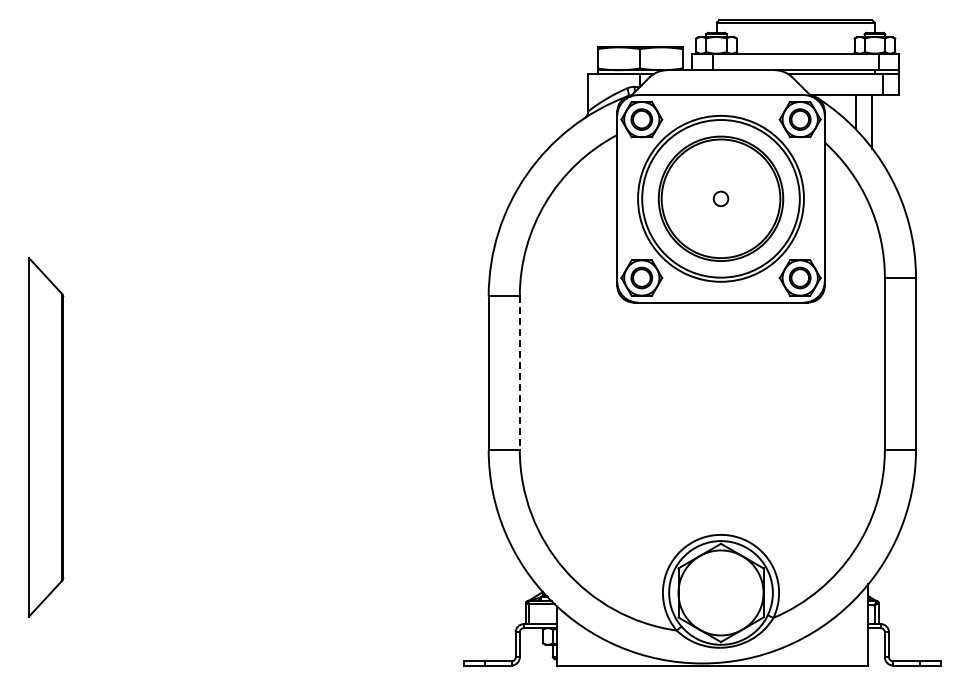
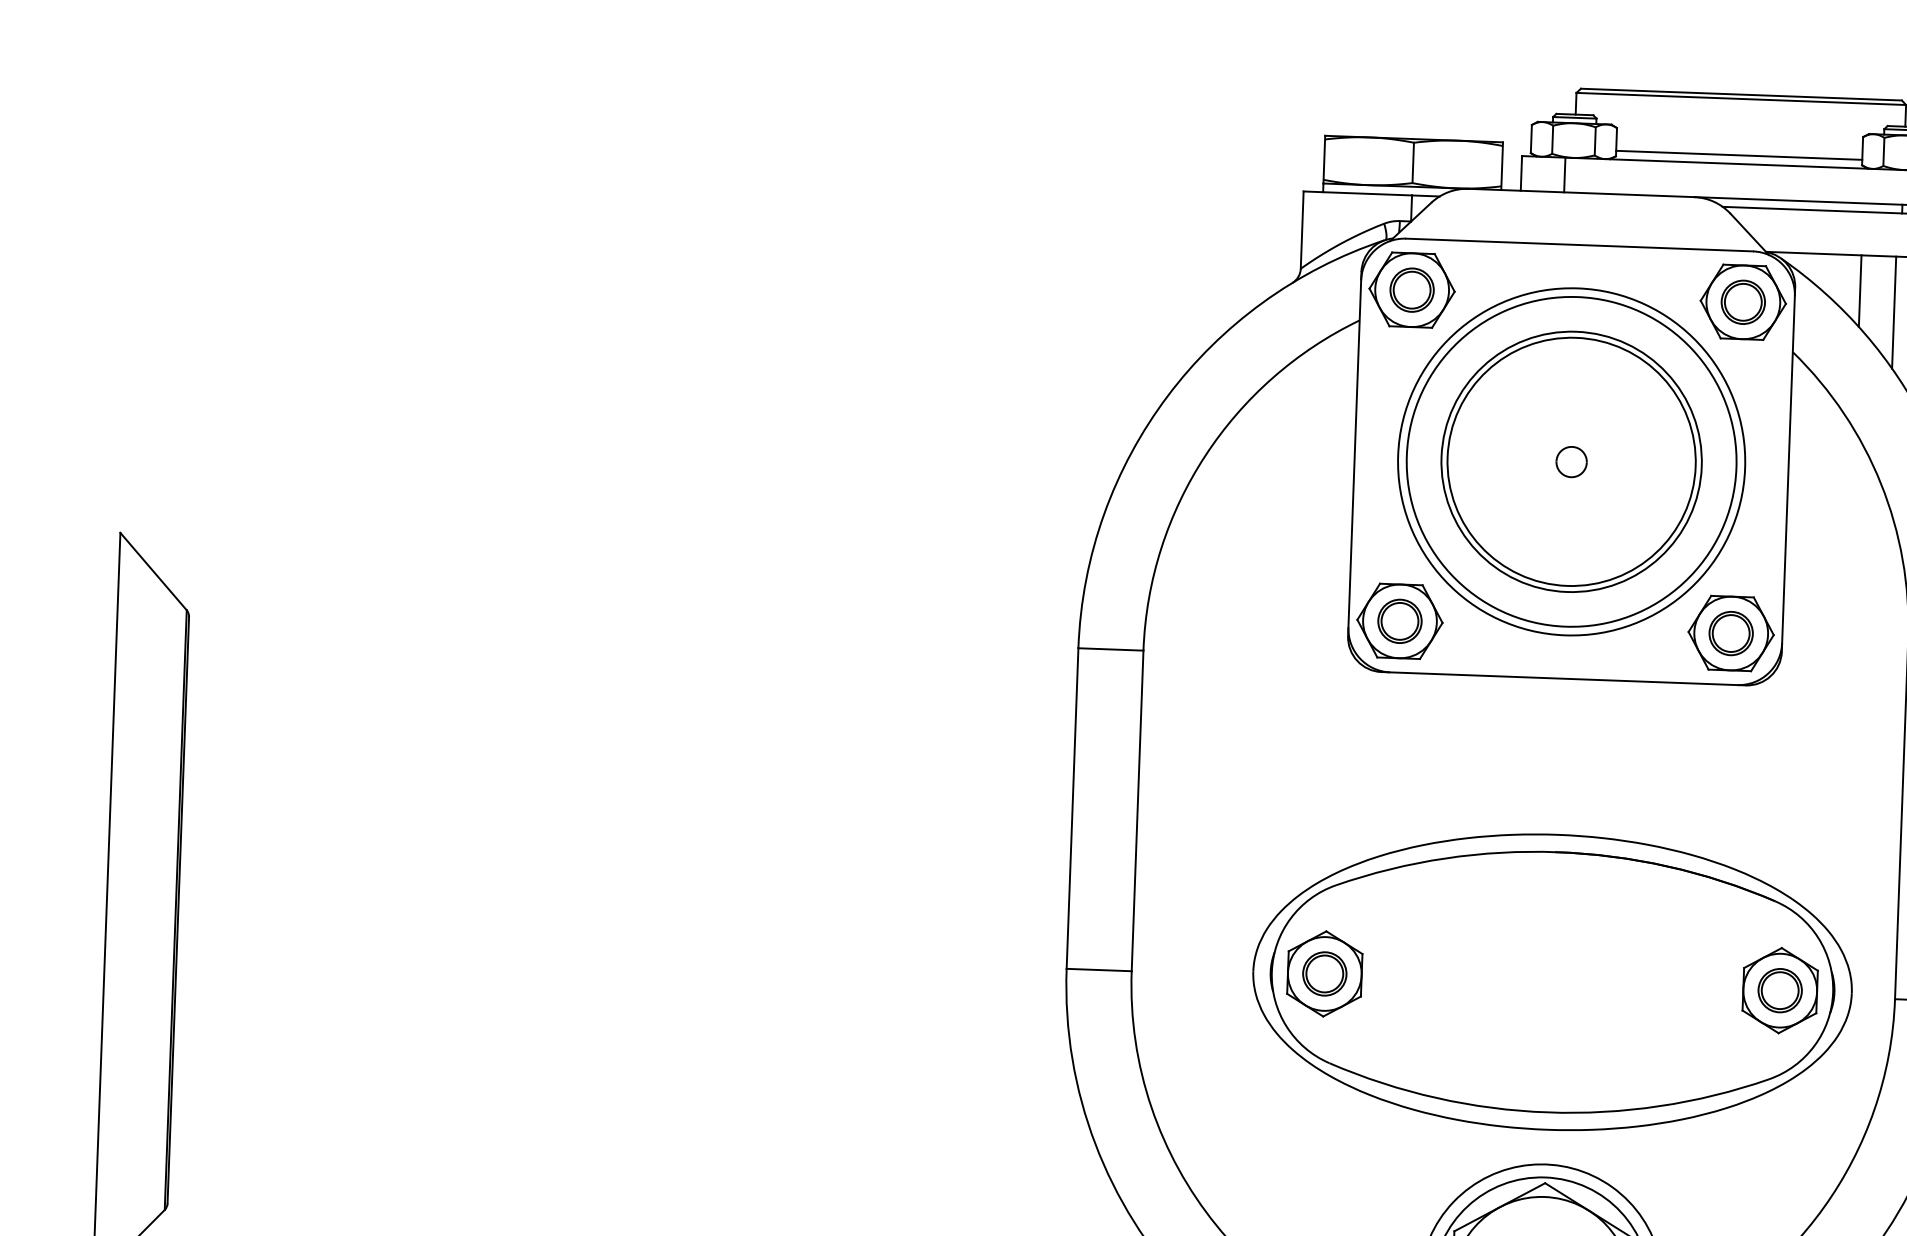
line: (795, 49) -> (1738, 155), added
line: (519, 373) -> (1136, 811), dashed -> solid
part: (720, 447) -> (1551, 981), added

